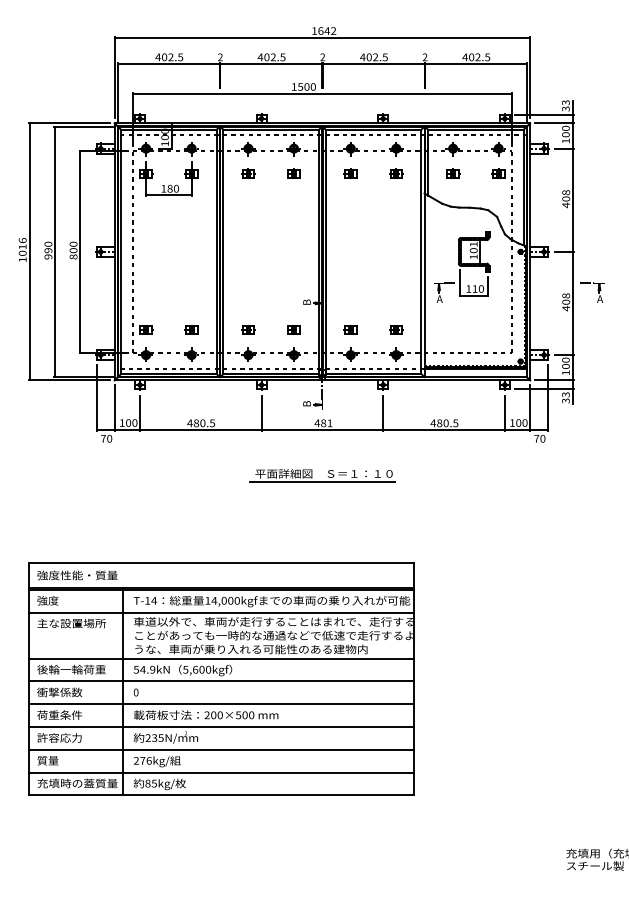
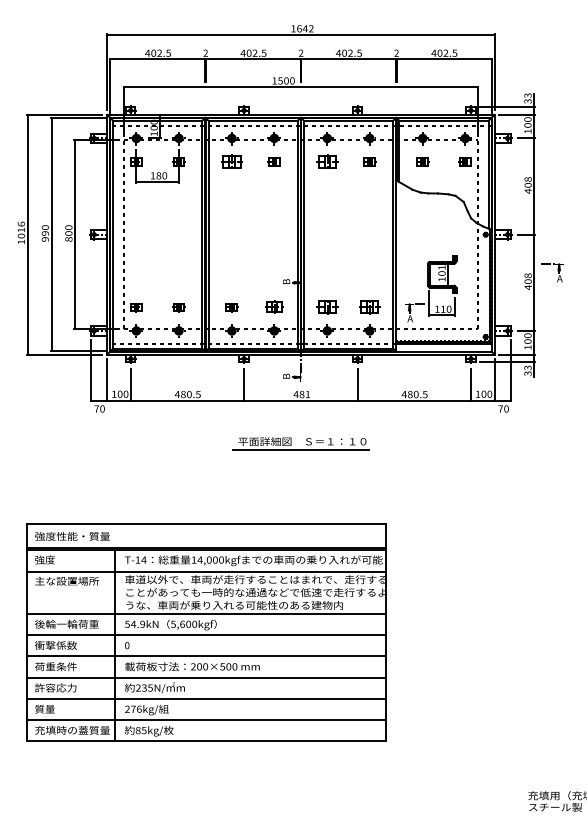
part: (248, 173) -> (231, 161), size x1.6
part: (349, 173) -> (326, 161), size x1.6
part: (462, 266) -> (431, 288), moved
part: (293, 329) -> (273, 307), size x1.4
part: (349, 329) -> (326, 307), size x1.6
part: (396, 329) -> (369, 307), size x1.6

